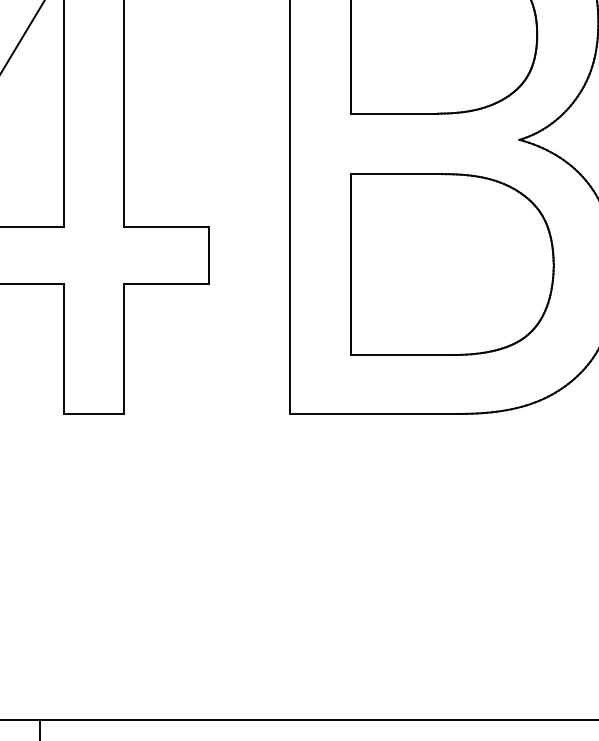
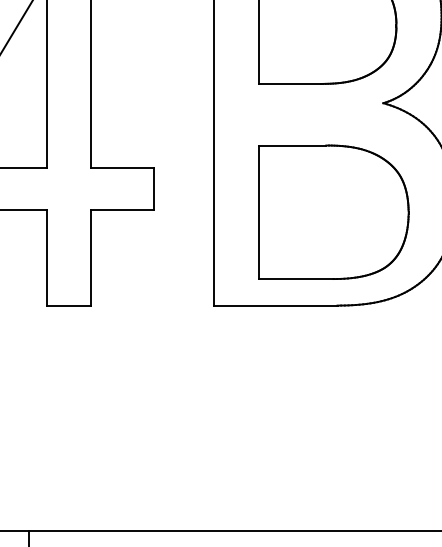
part: (452, 264) -> (333, 212), moved

